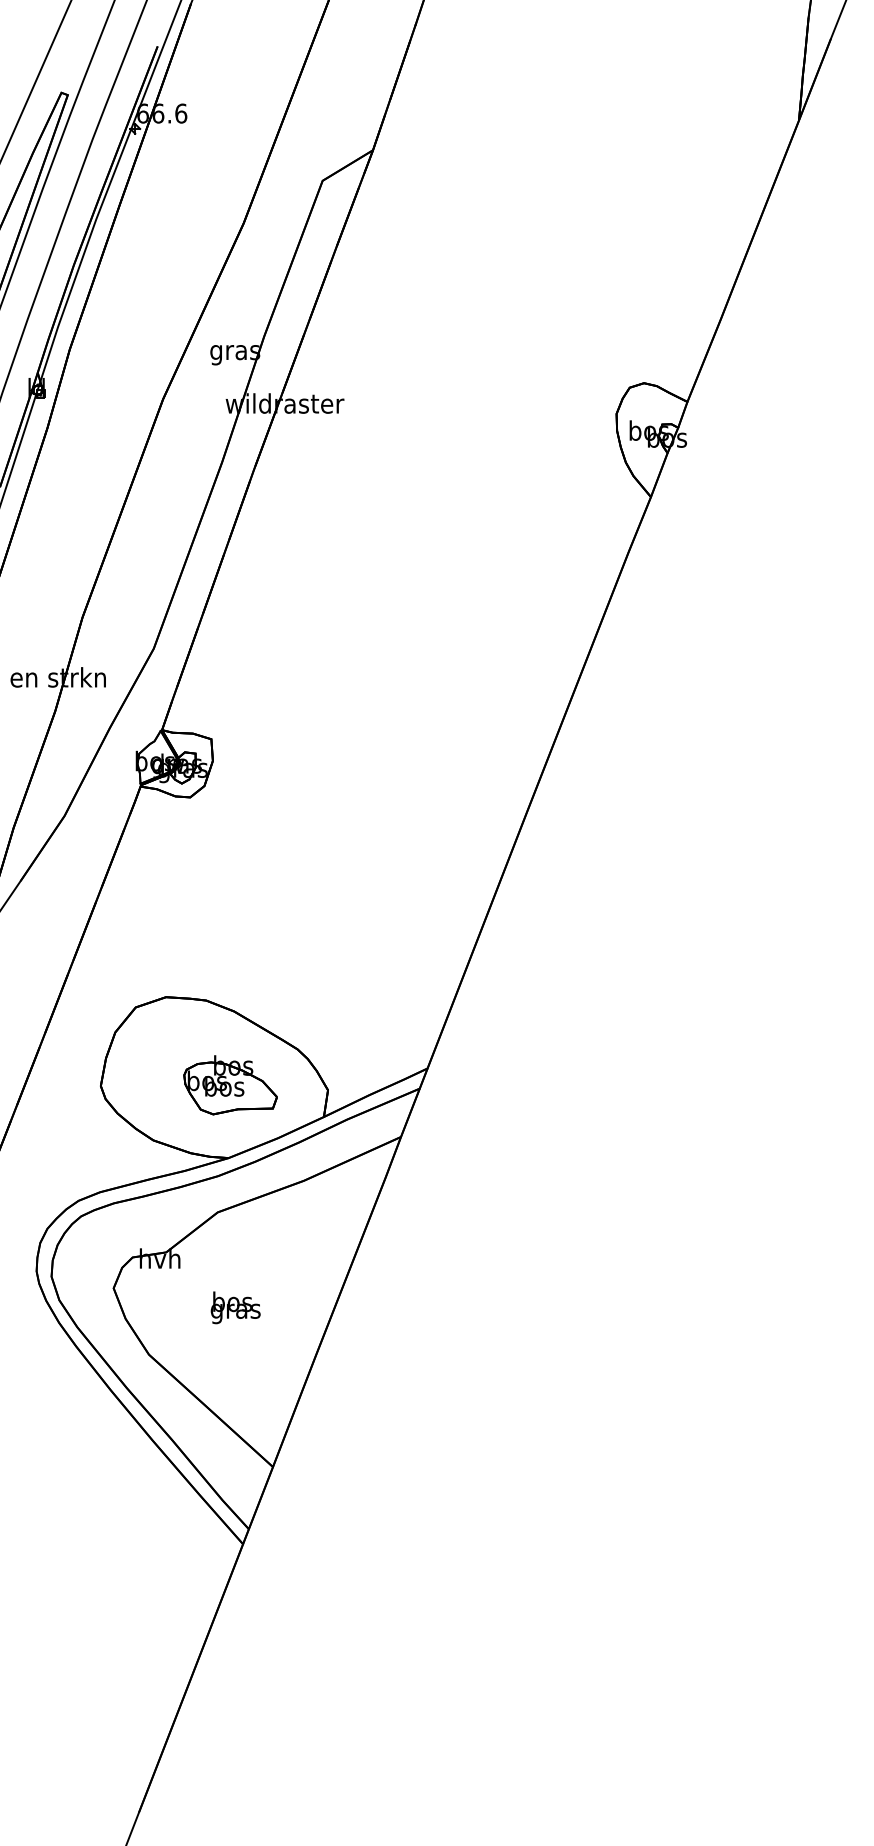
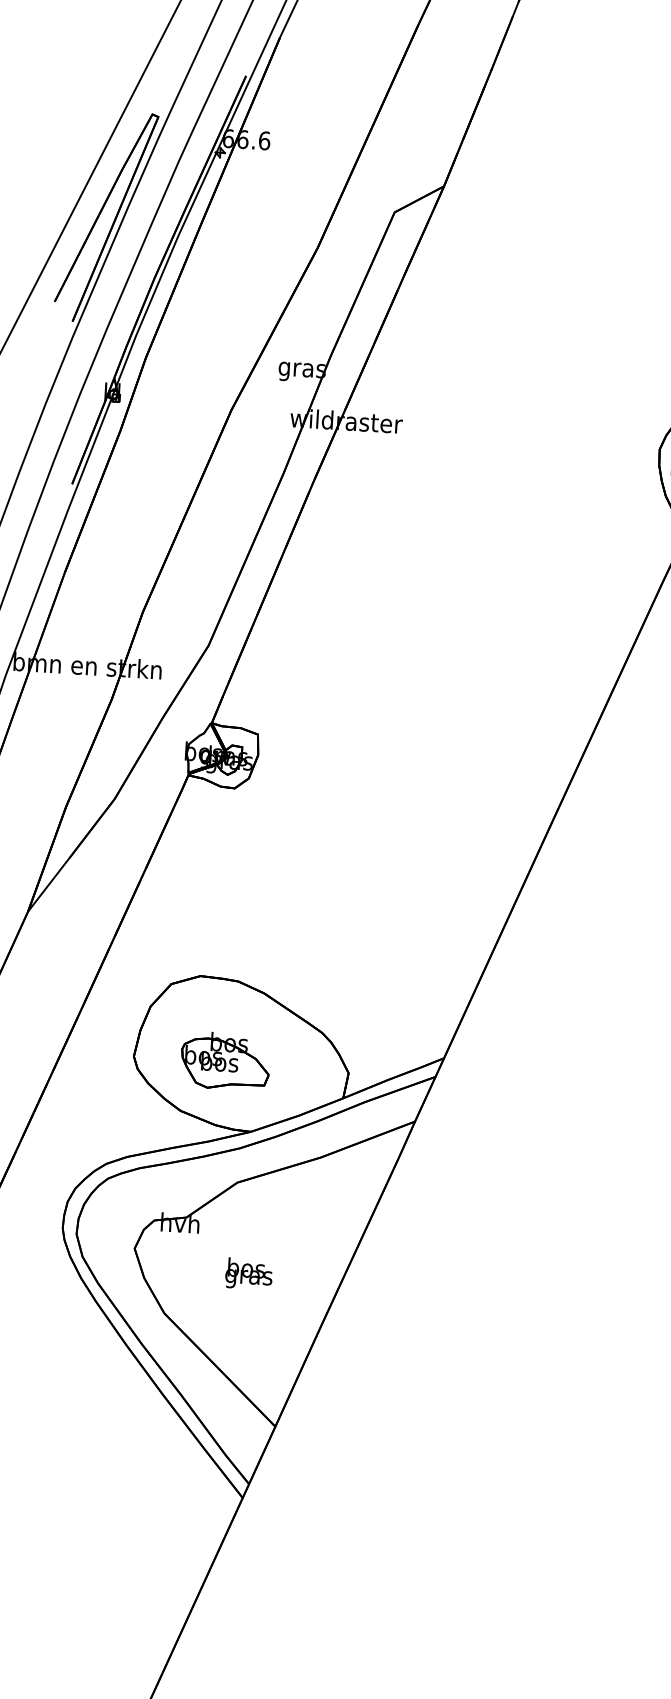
part: (230, 1085) -> (225, 1061), moved

